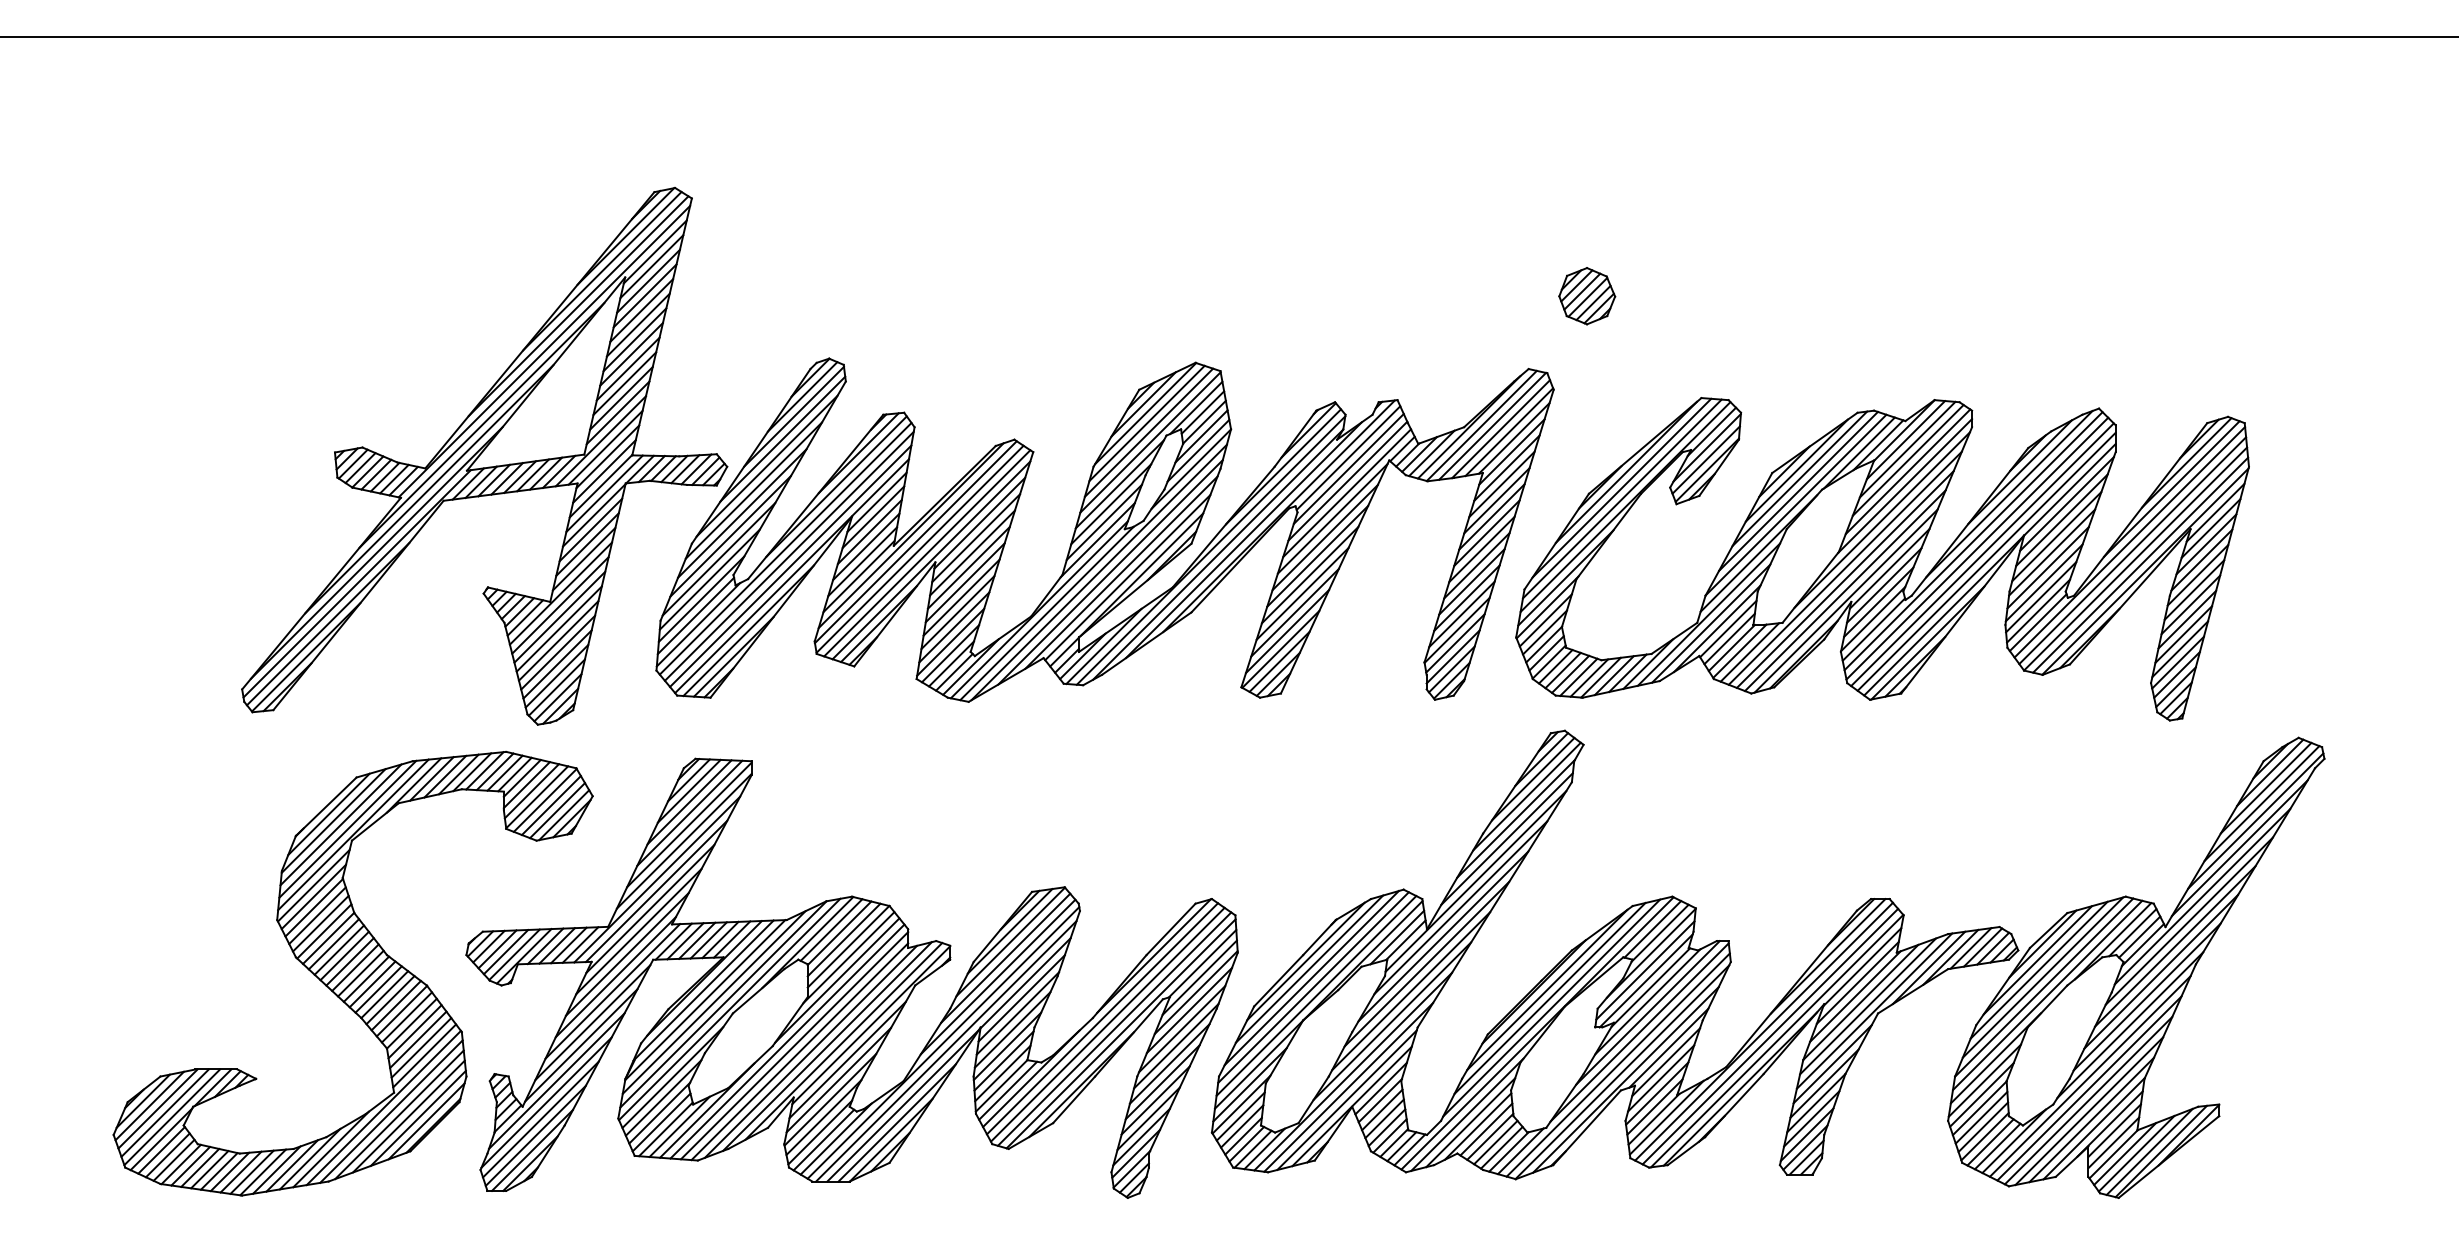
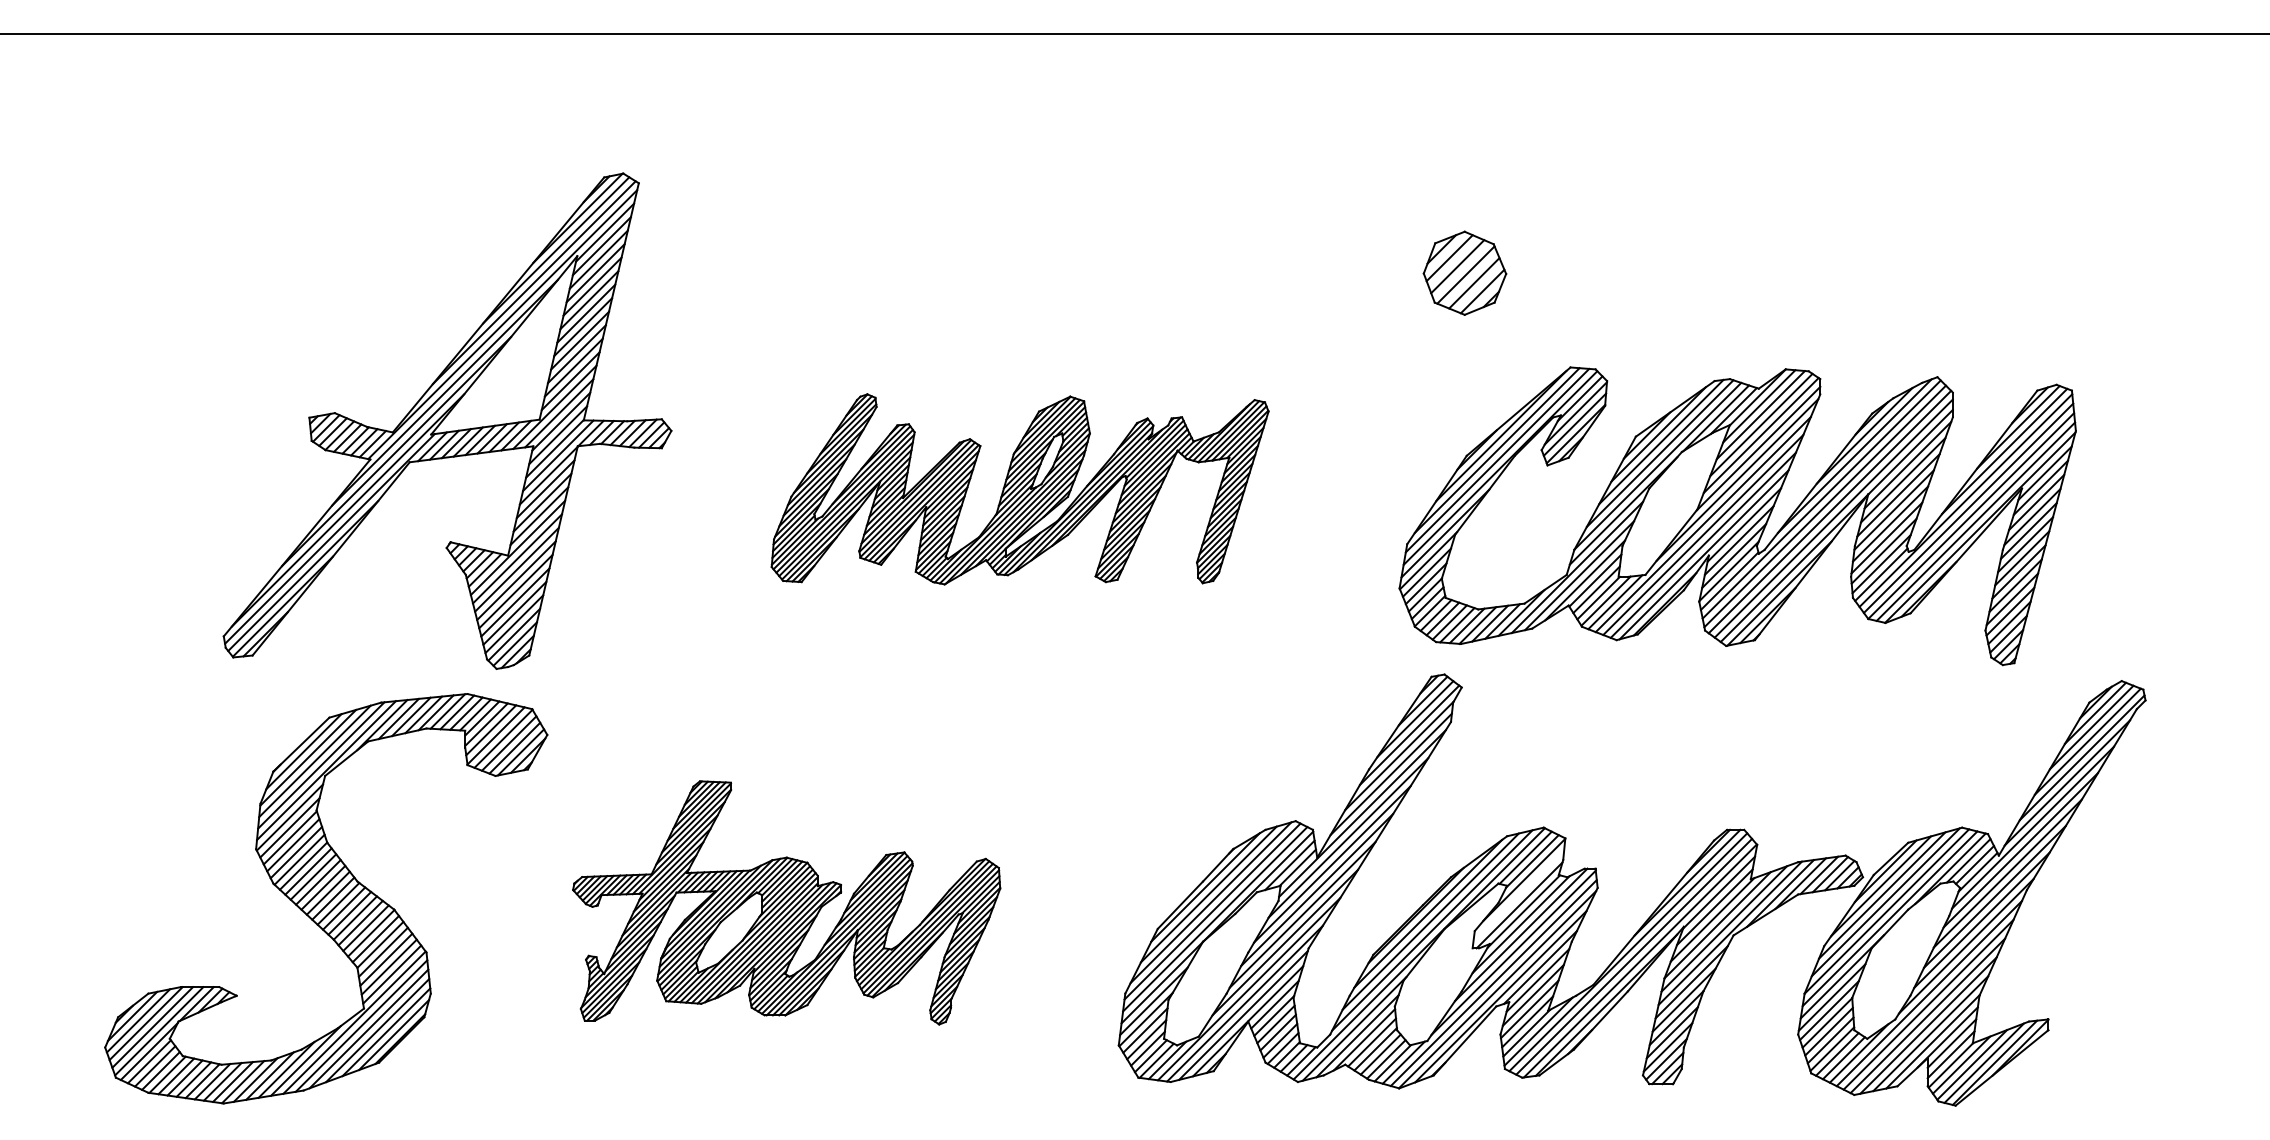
part: (1587, 296) -> (1465, 273), size x1.6
part: (1104, 529) -> (1019, 488), size x0.6
line: (1645, 970) -> (1518, 895), removed
part: (851, 977) -> (786, 902), size x0.6

